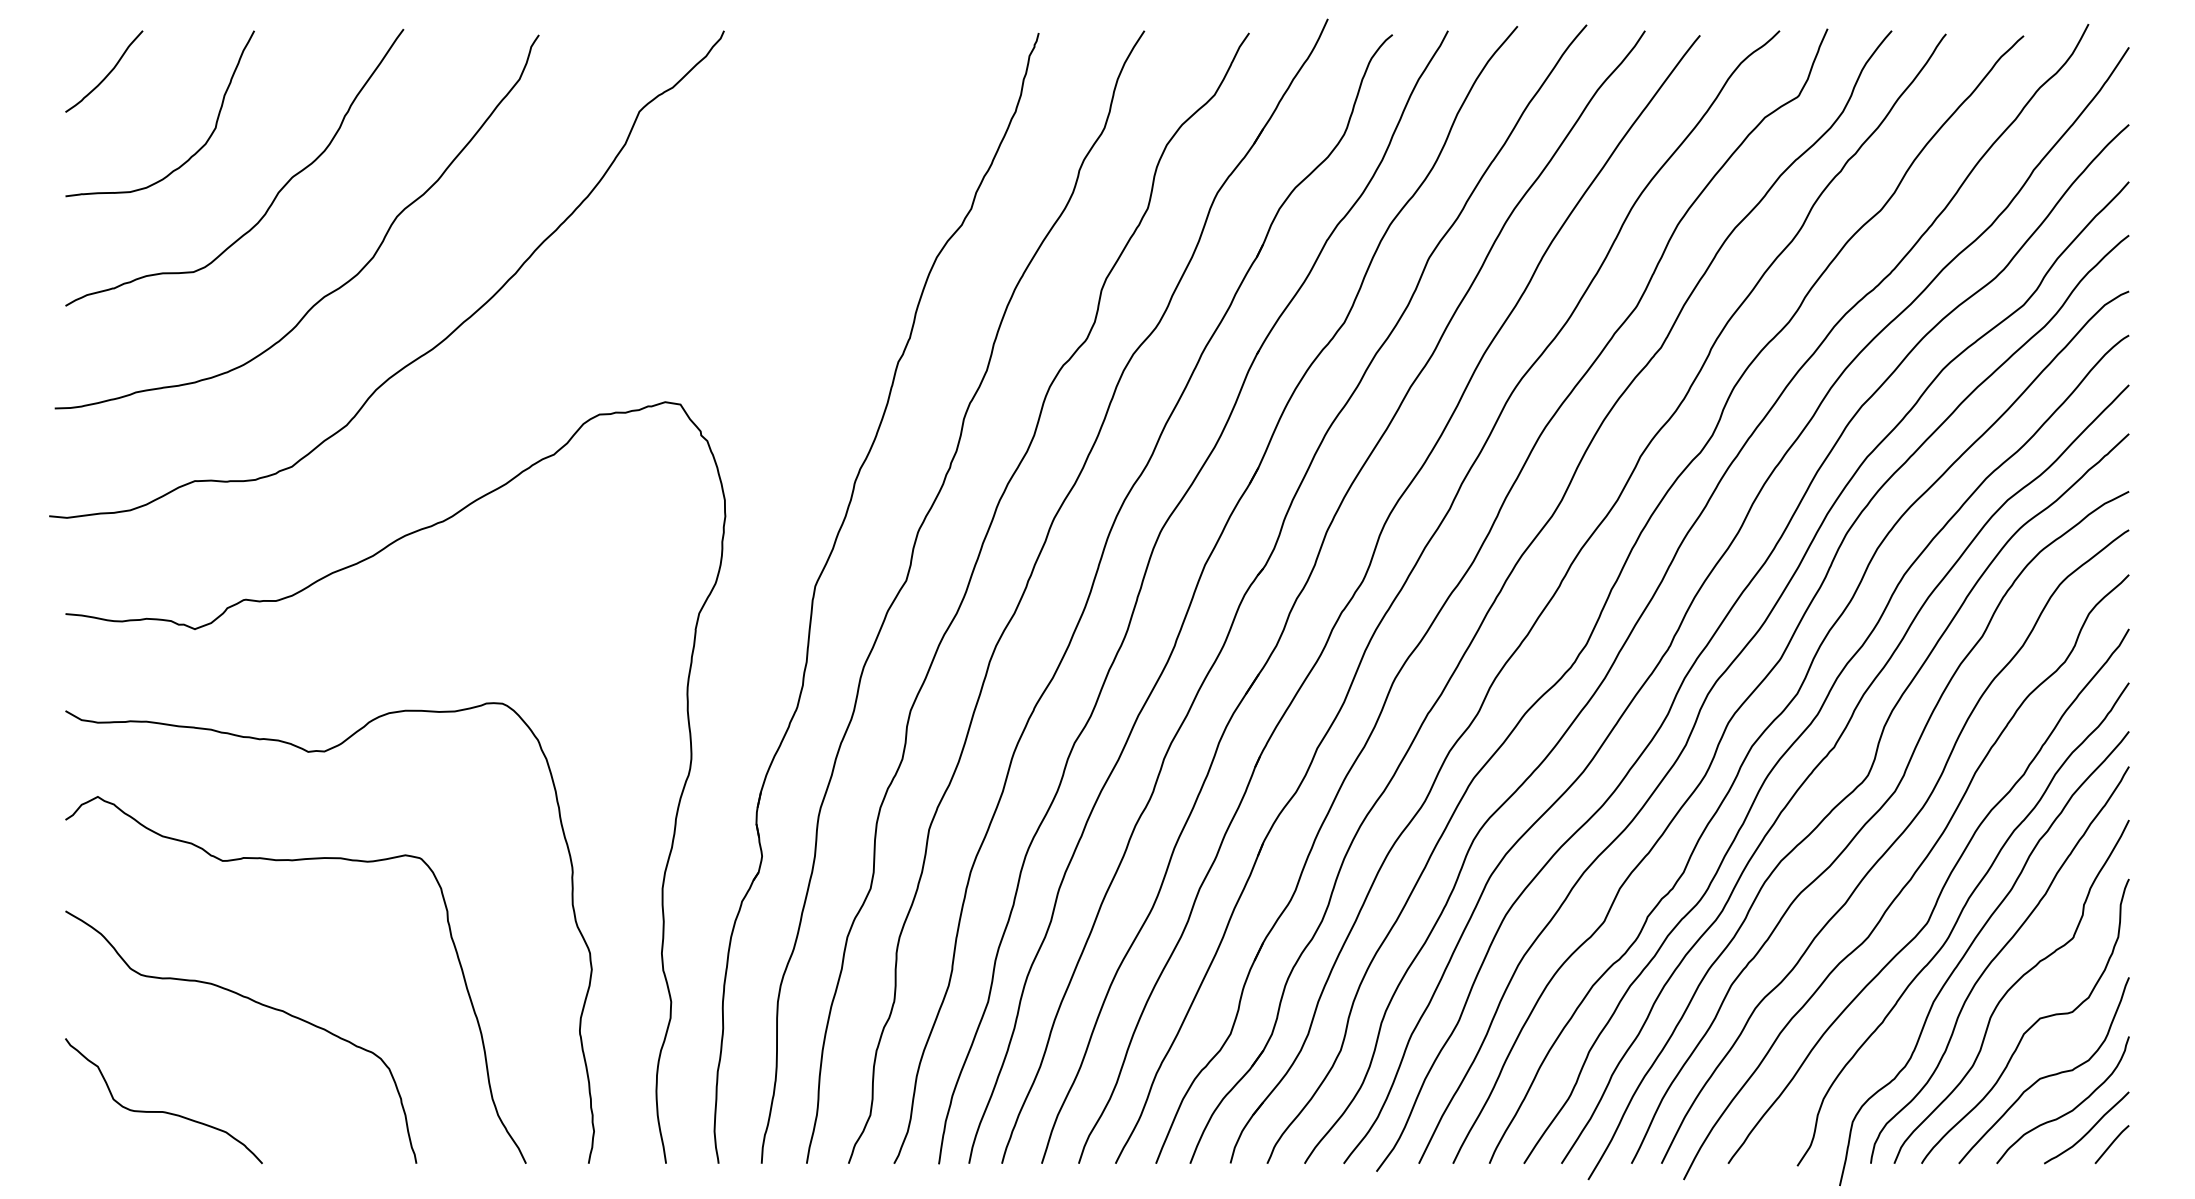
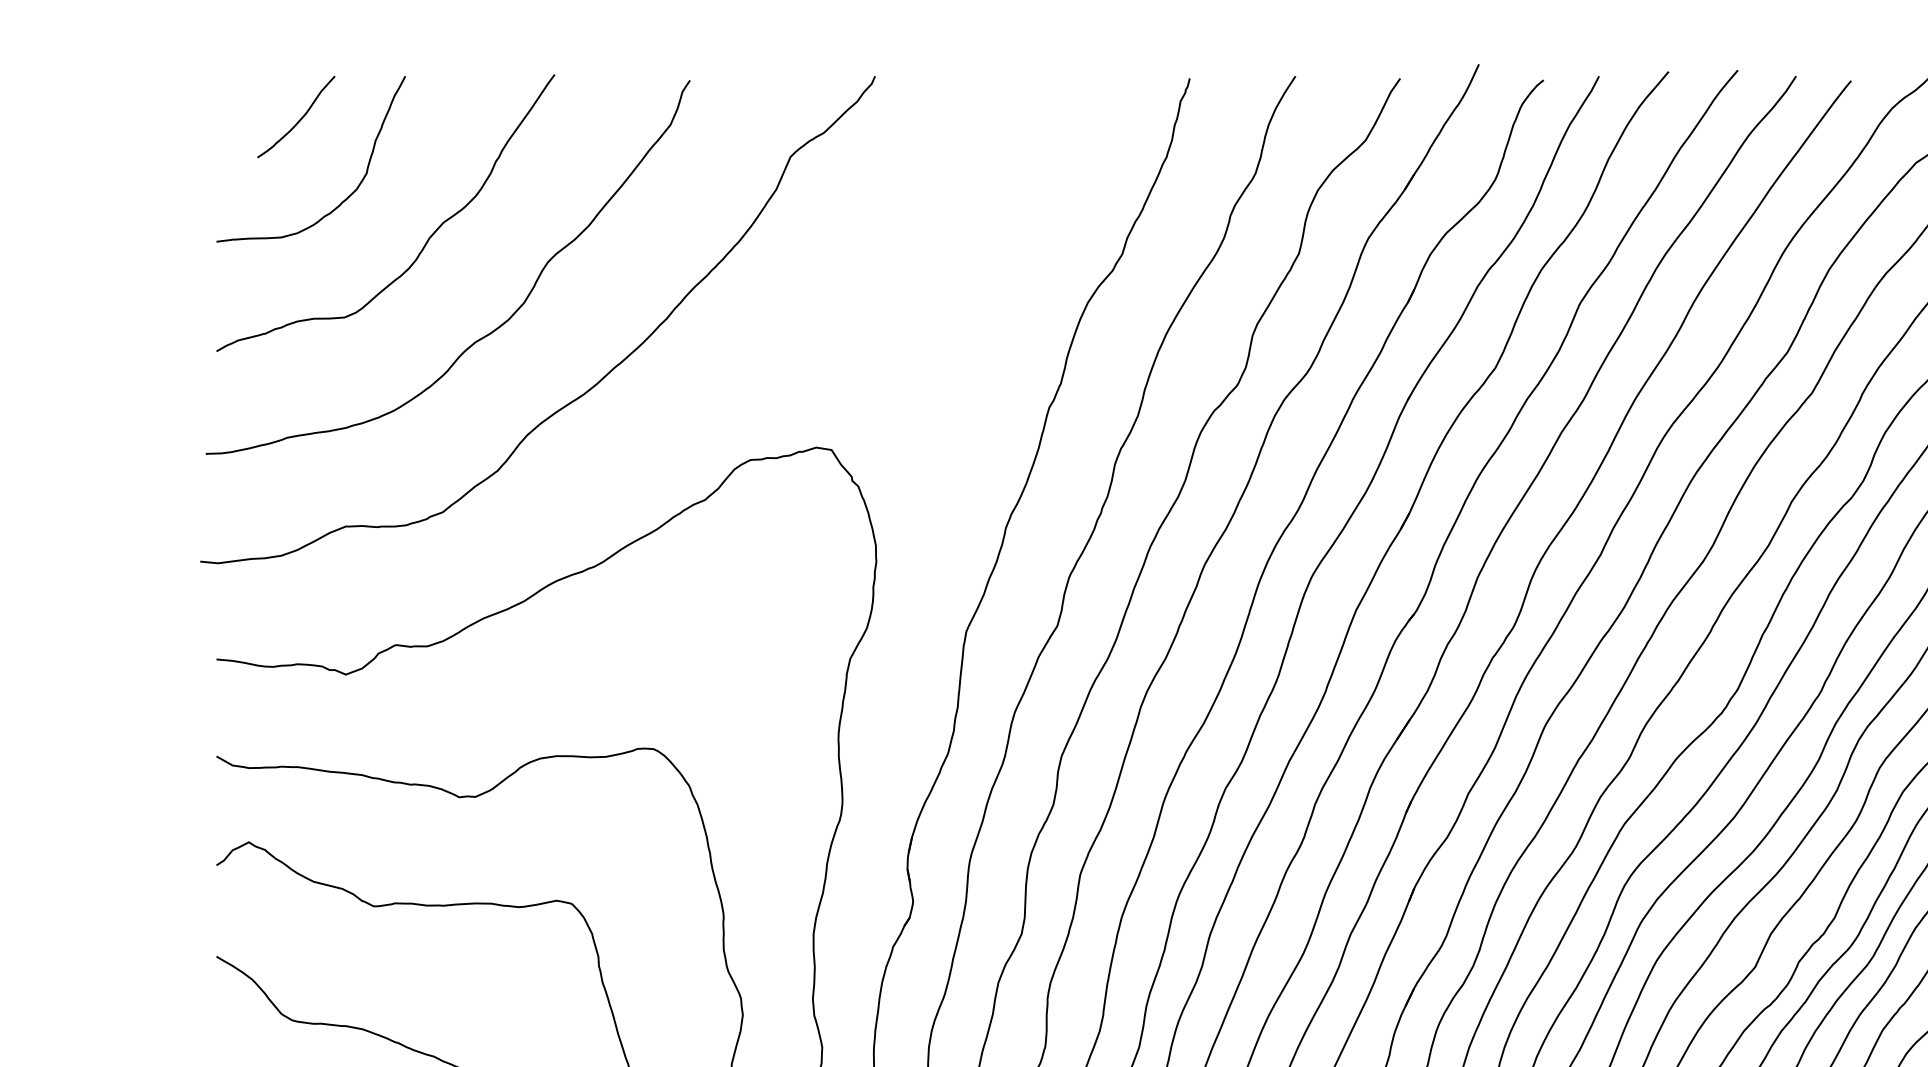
curve: (108, 72) -> (300, 117), moved

